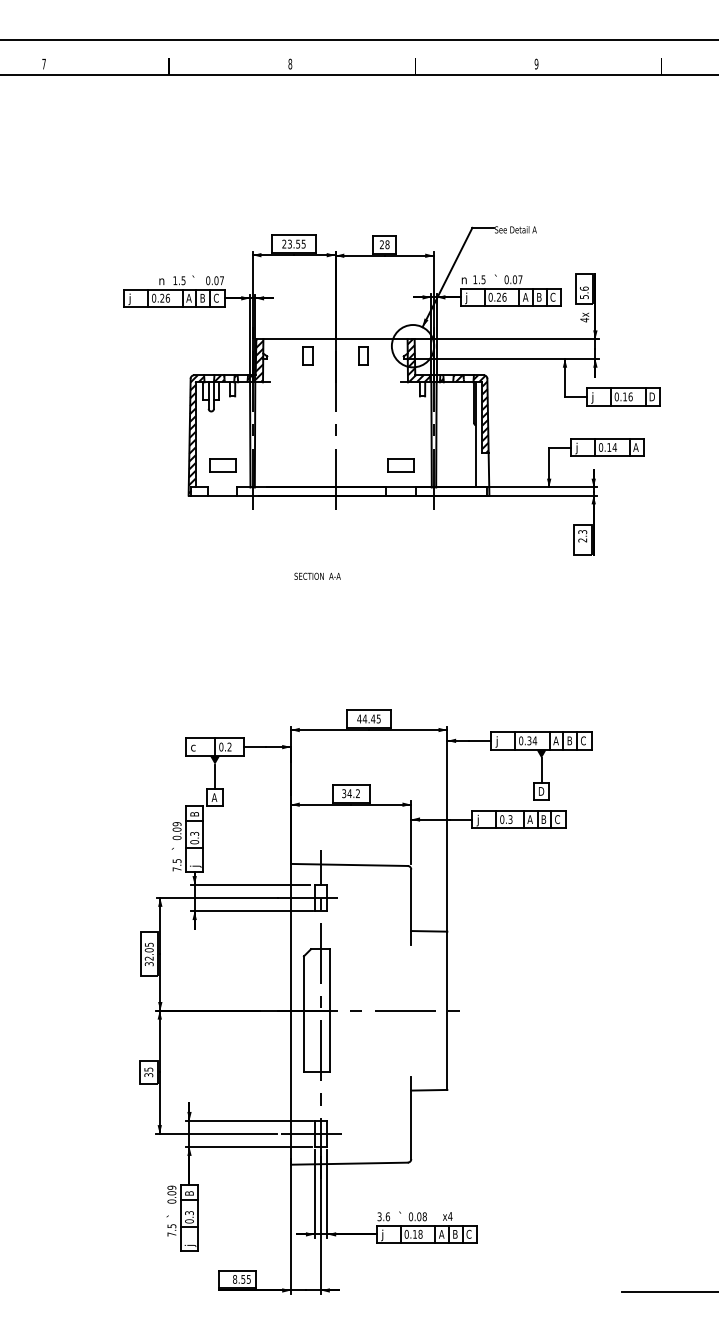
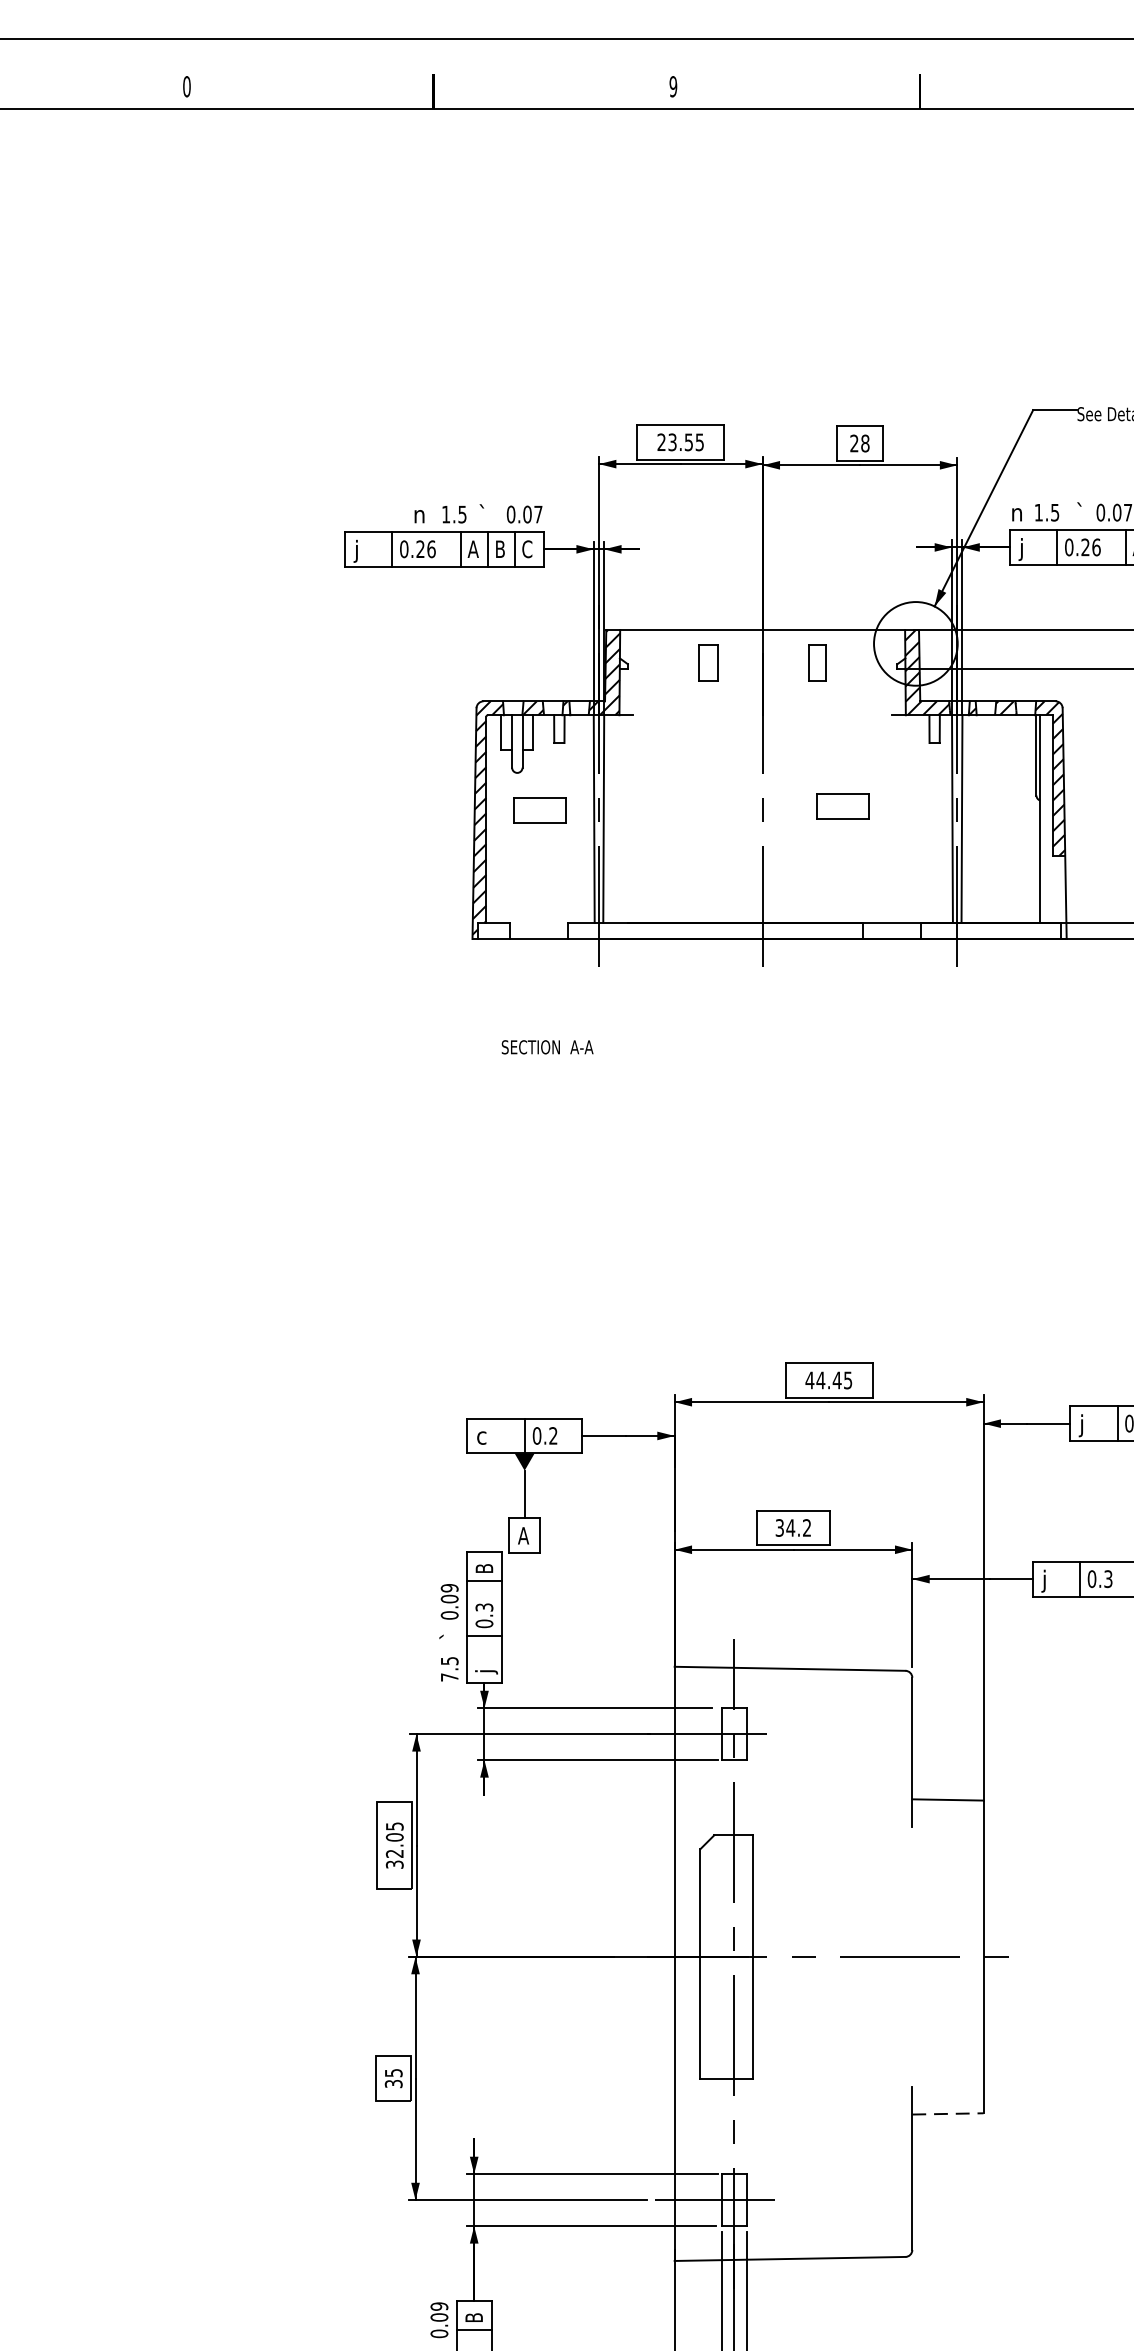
text: (43, 63) -> (185, 85), 7 -> 0
text: (290, 64) -> (673, 87), 8 -> 9
part: (222, 465) -> (539, 810), moved
part: (400, 465) -> (841, 806), moved
text: (317, 575) -> (547, 1045), moved
line: (429, 1090) -> (948, 2114), solid -> dashed

